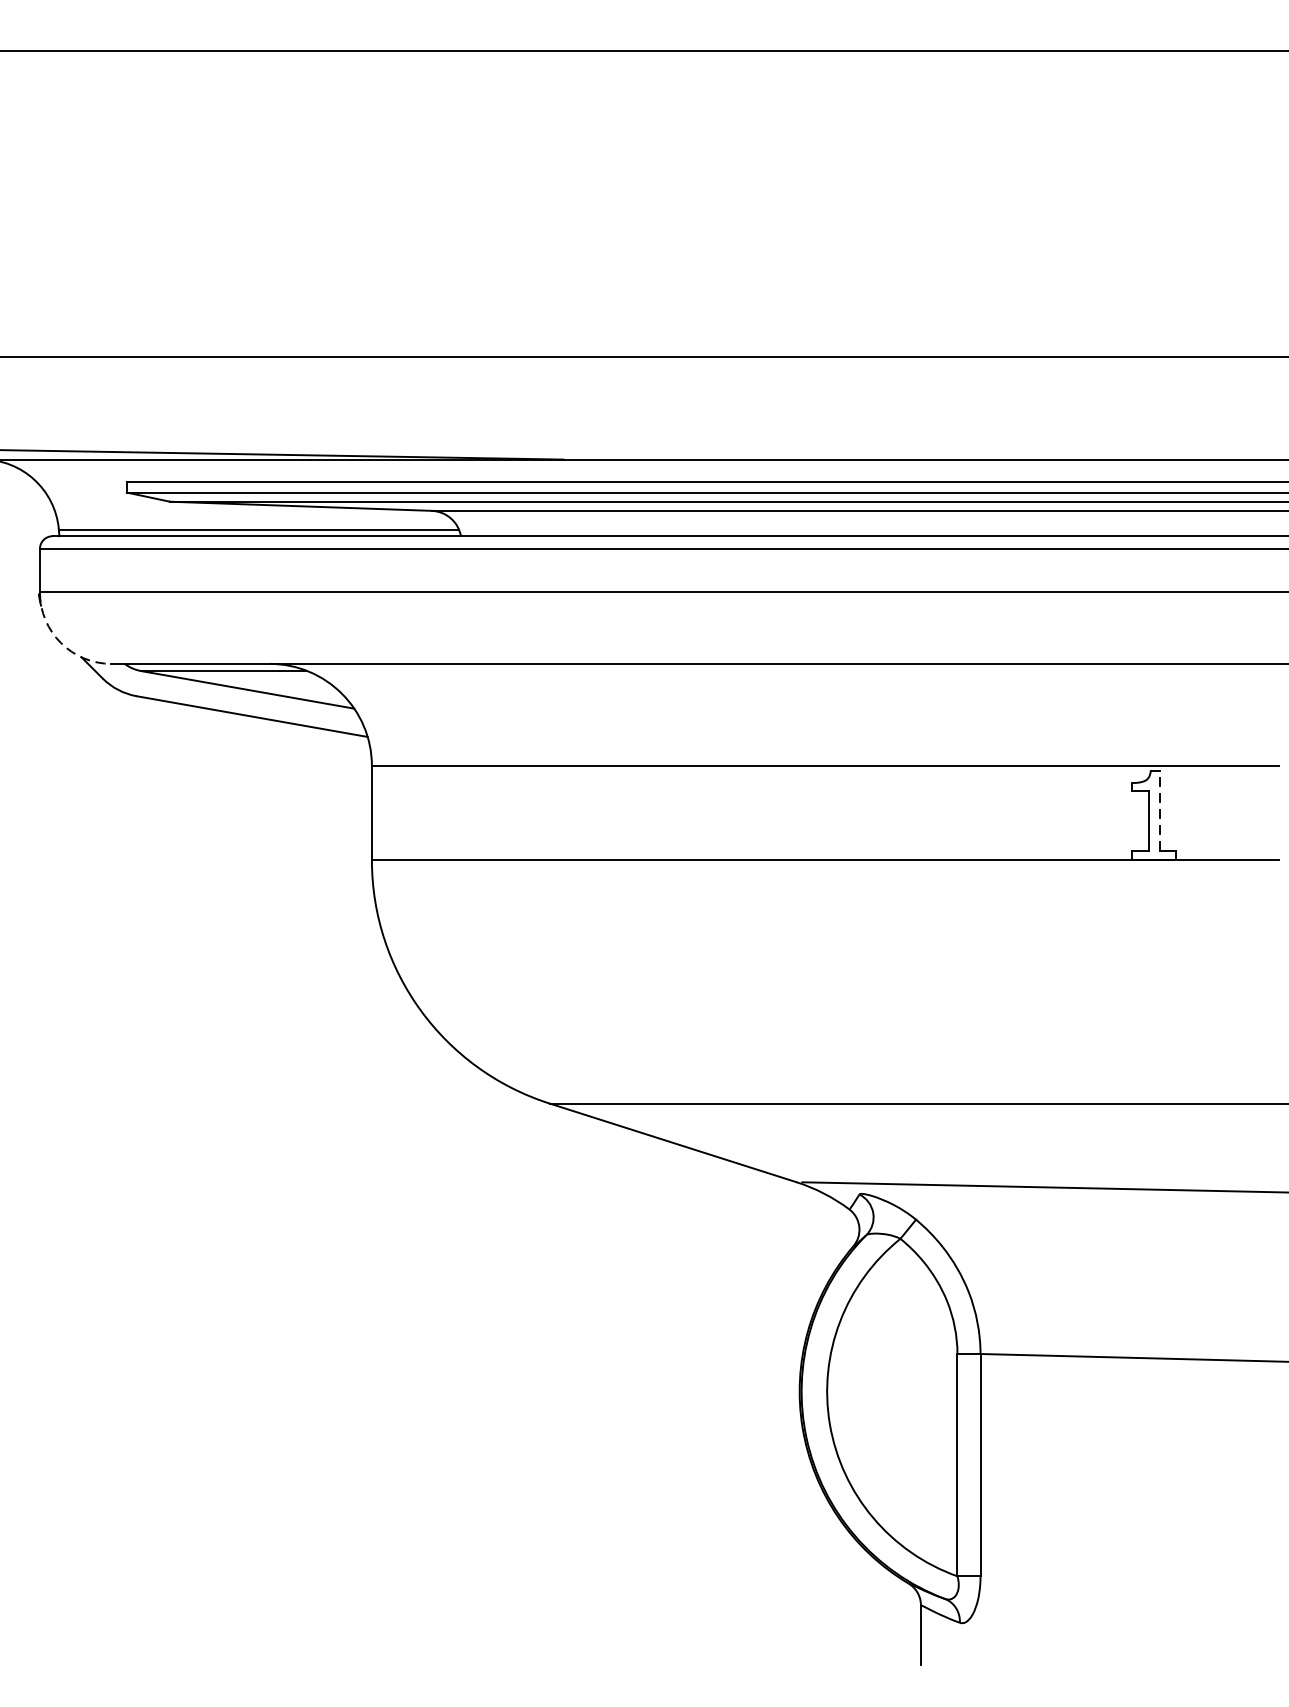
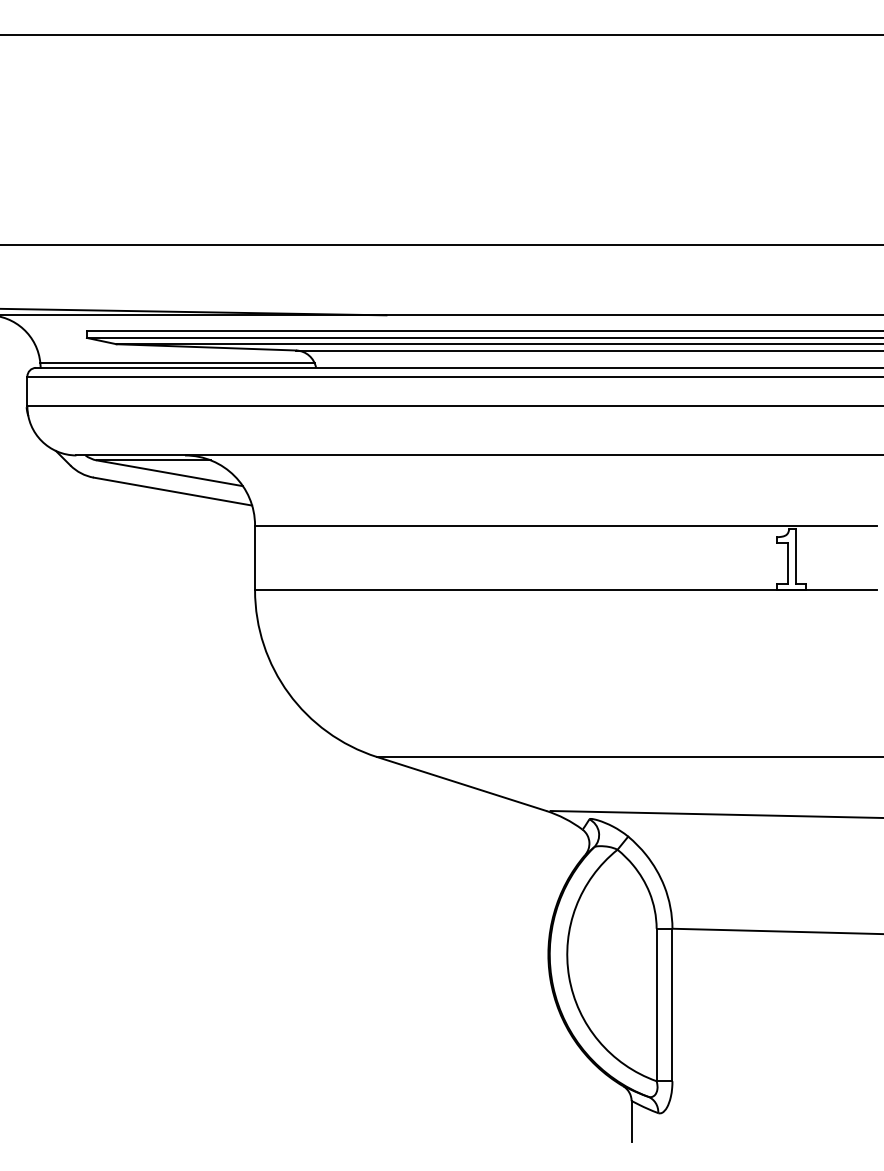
arc: (60, 643) -> (41, 441), dashed -> solid
line: (1159, 811) -> (795, 556), dashed -> solid

